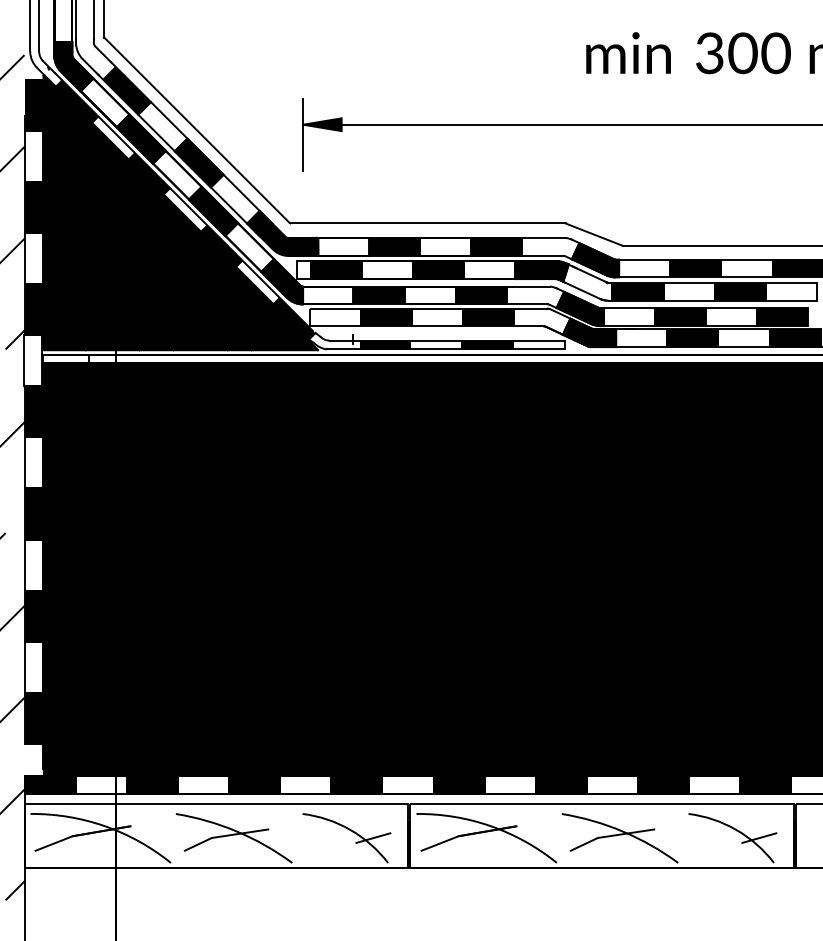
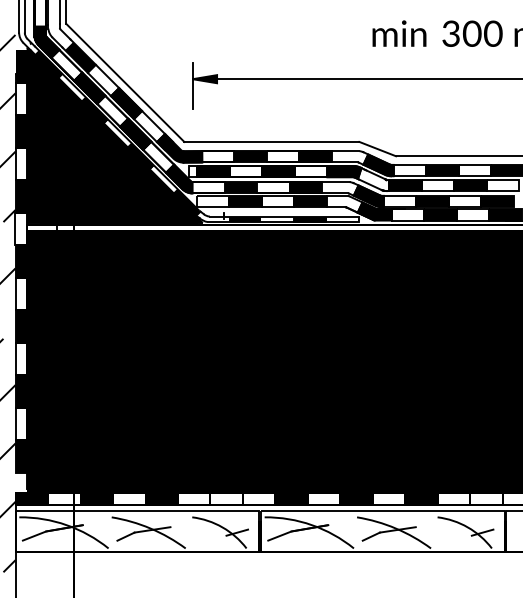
fill: (356, 784) -> (226, 498), removed
fill: (765, 784) -> (486, 498), removed

